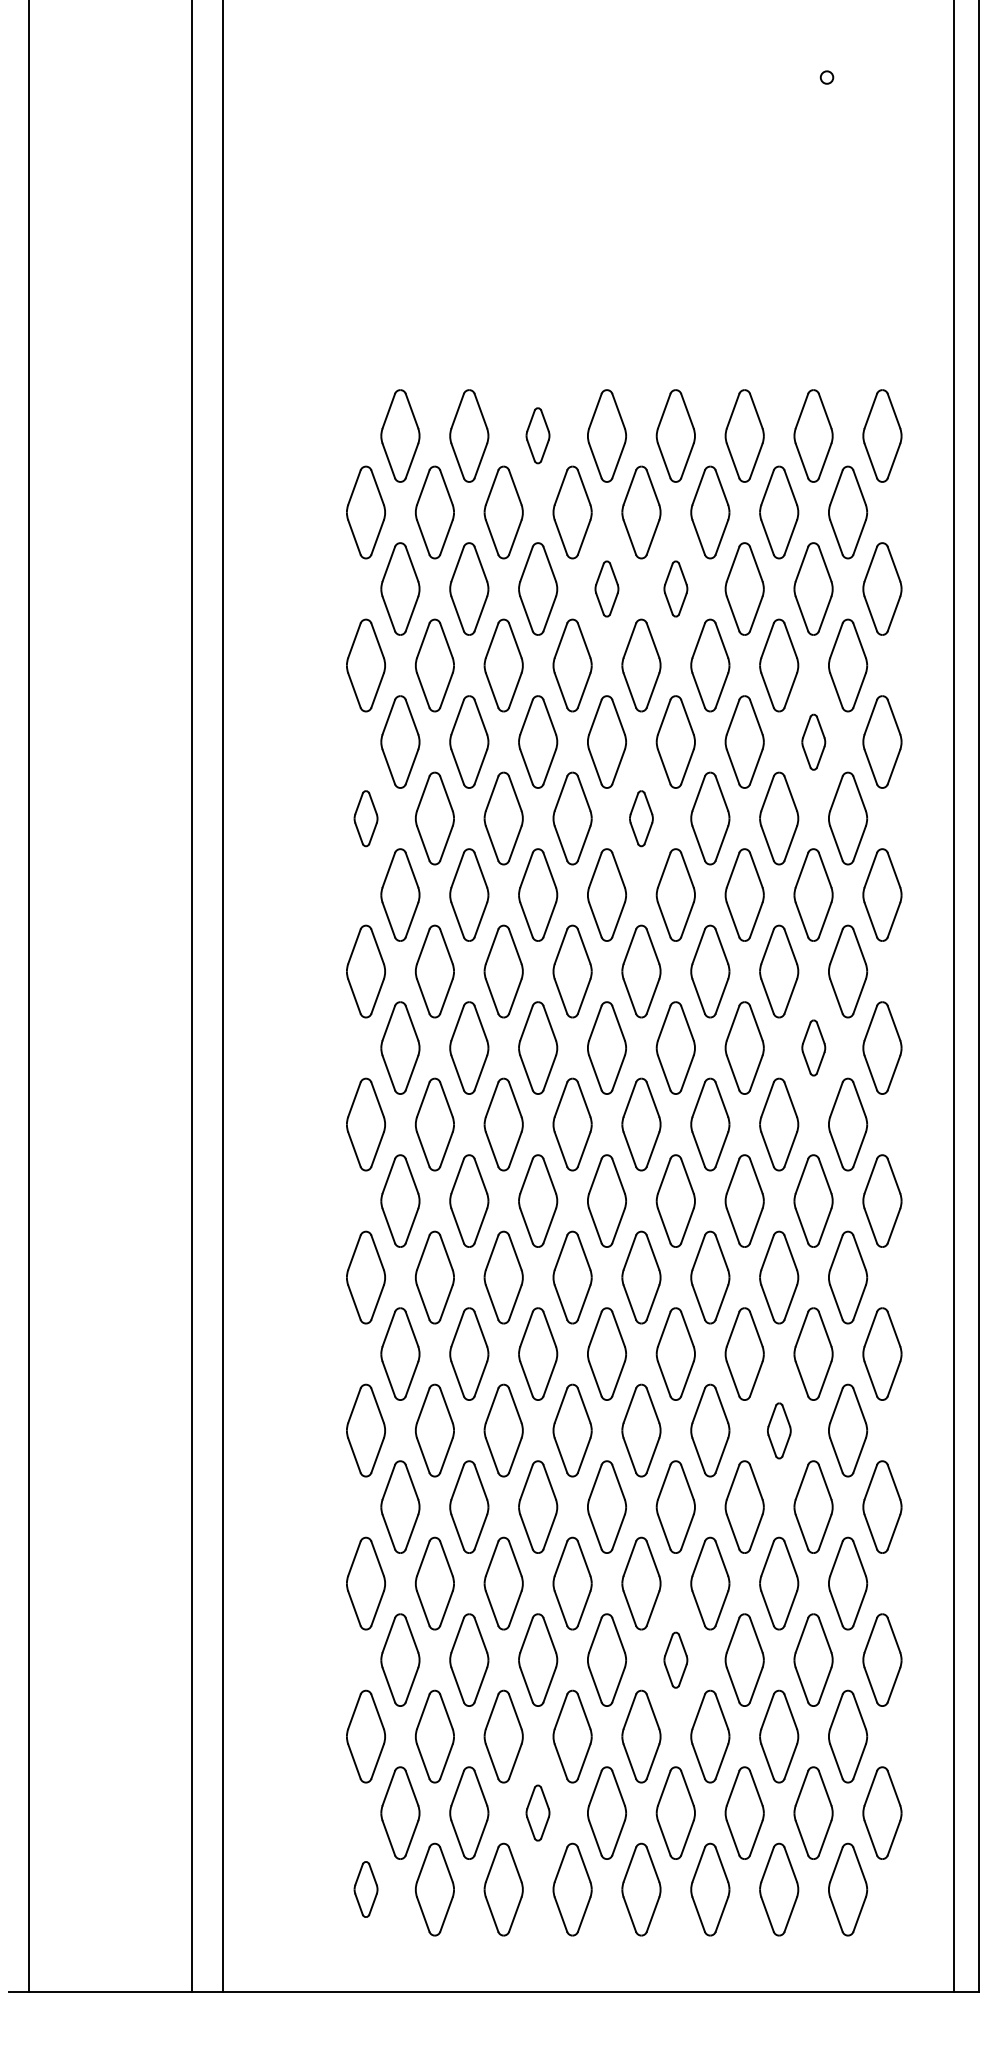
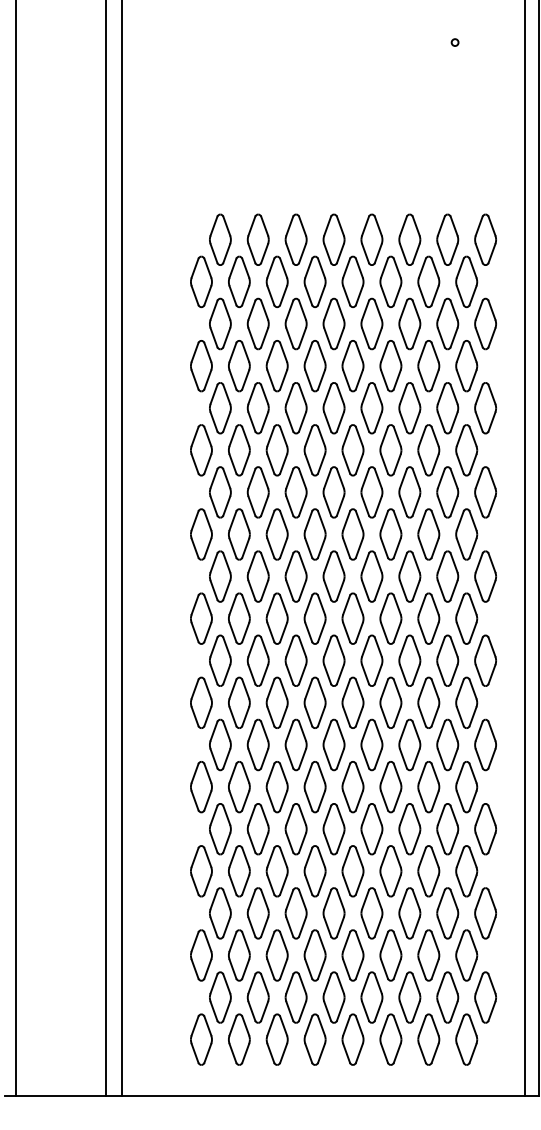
part: (536, 435) -> (295, 239), size x1.67
part: (605, 588) -> (333, 323), size x1.67
part: (675, 588) -> (371, 323), size x1.67
part: (813, 742) -> (447, 408), size x1.67
part: (366, 818) -> (201, 450), size x1.67
part: (640, 818) -> (352, 450), size x1.67
part: (813, 1047) -> (447, 576), size x1.67
part: (778, 1431) -> (428, 787), size x1.67
part: (675, 1660) -> (371, 913), size x1.67
part: (536, 1813) -> (295, 997), size x1.67
part: (366, 1889) -> (201, 1039), size x1.67

